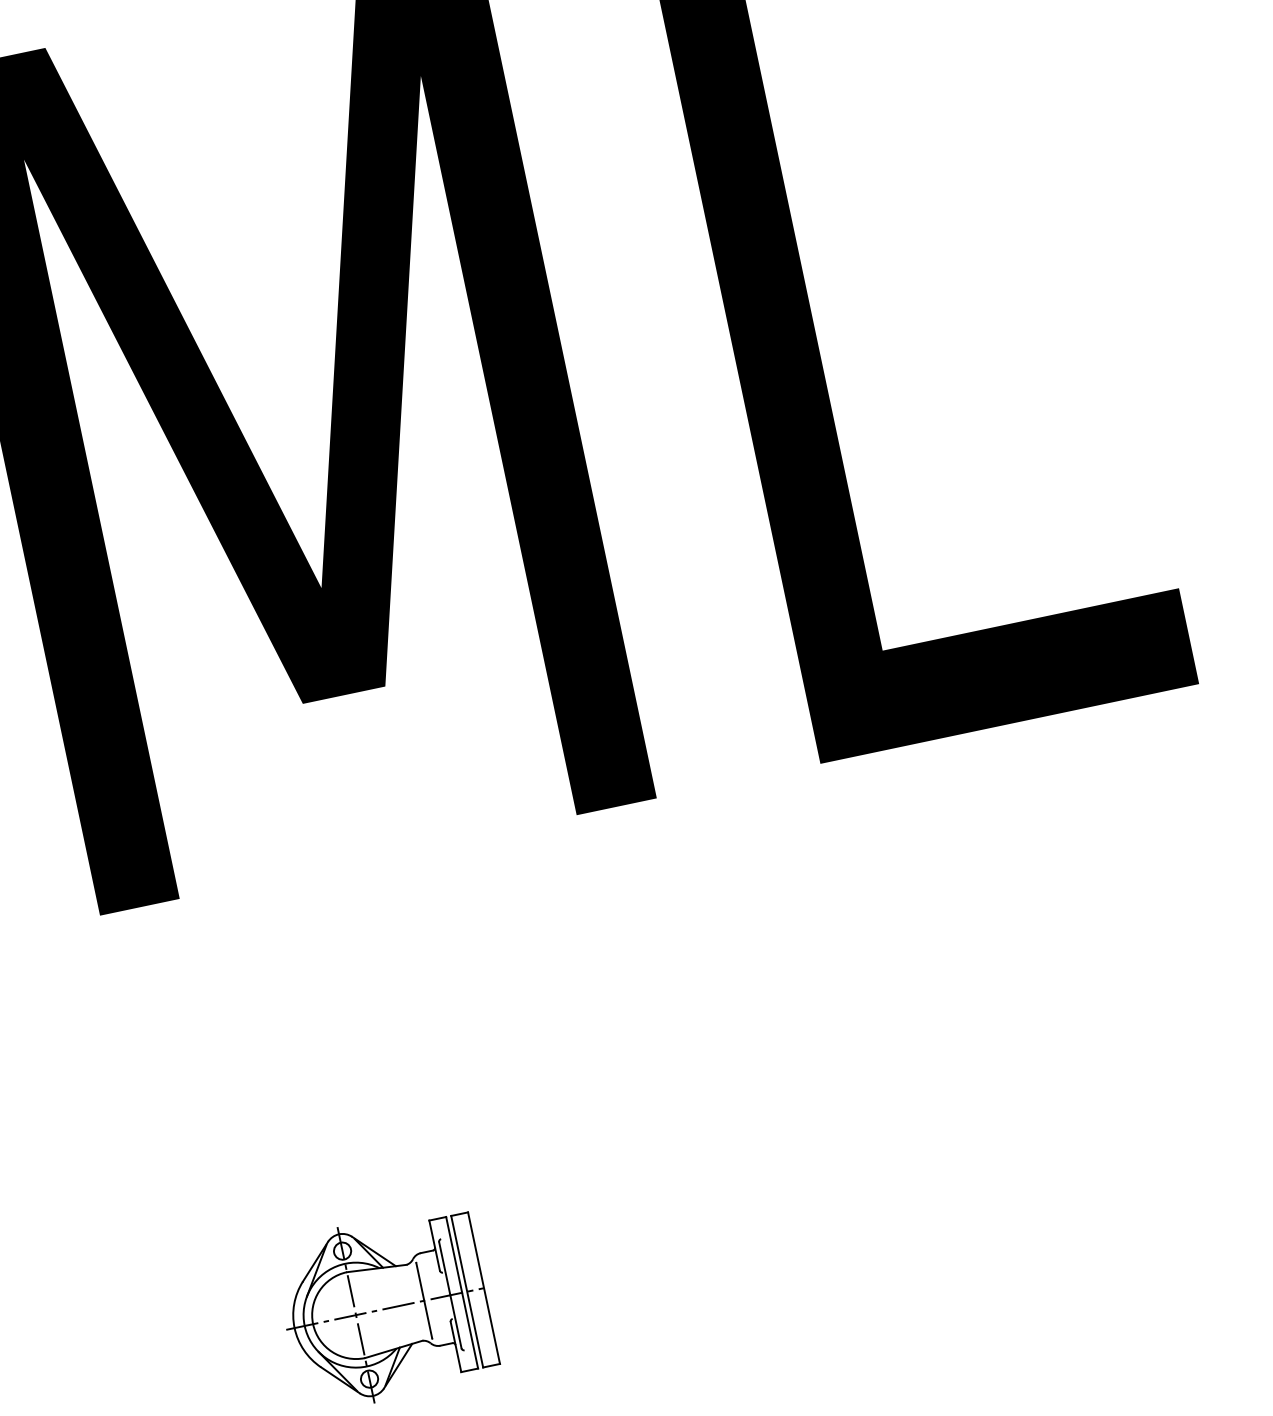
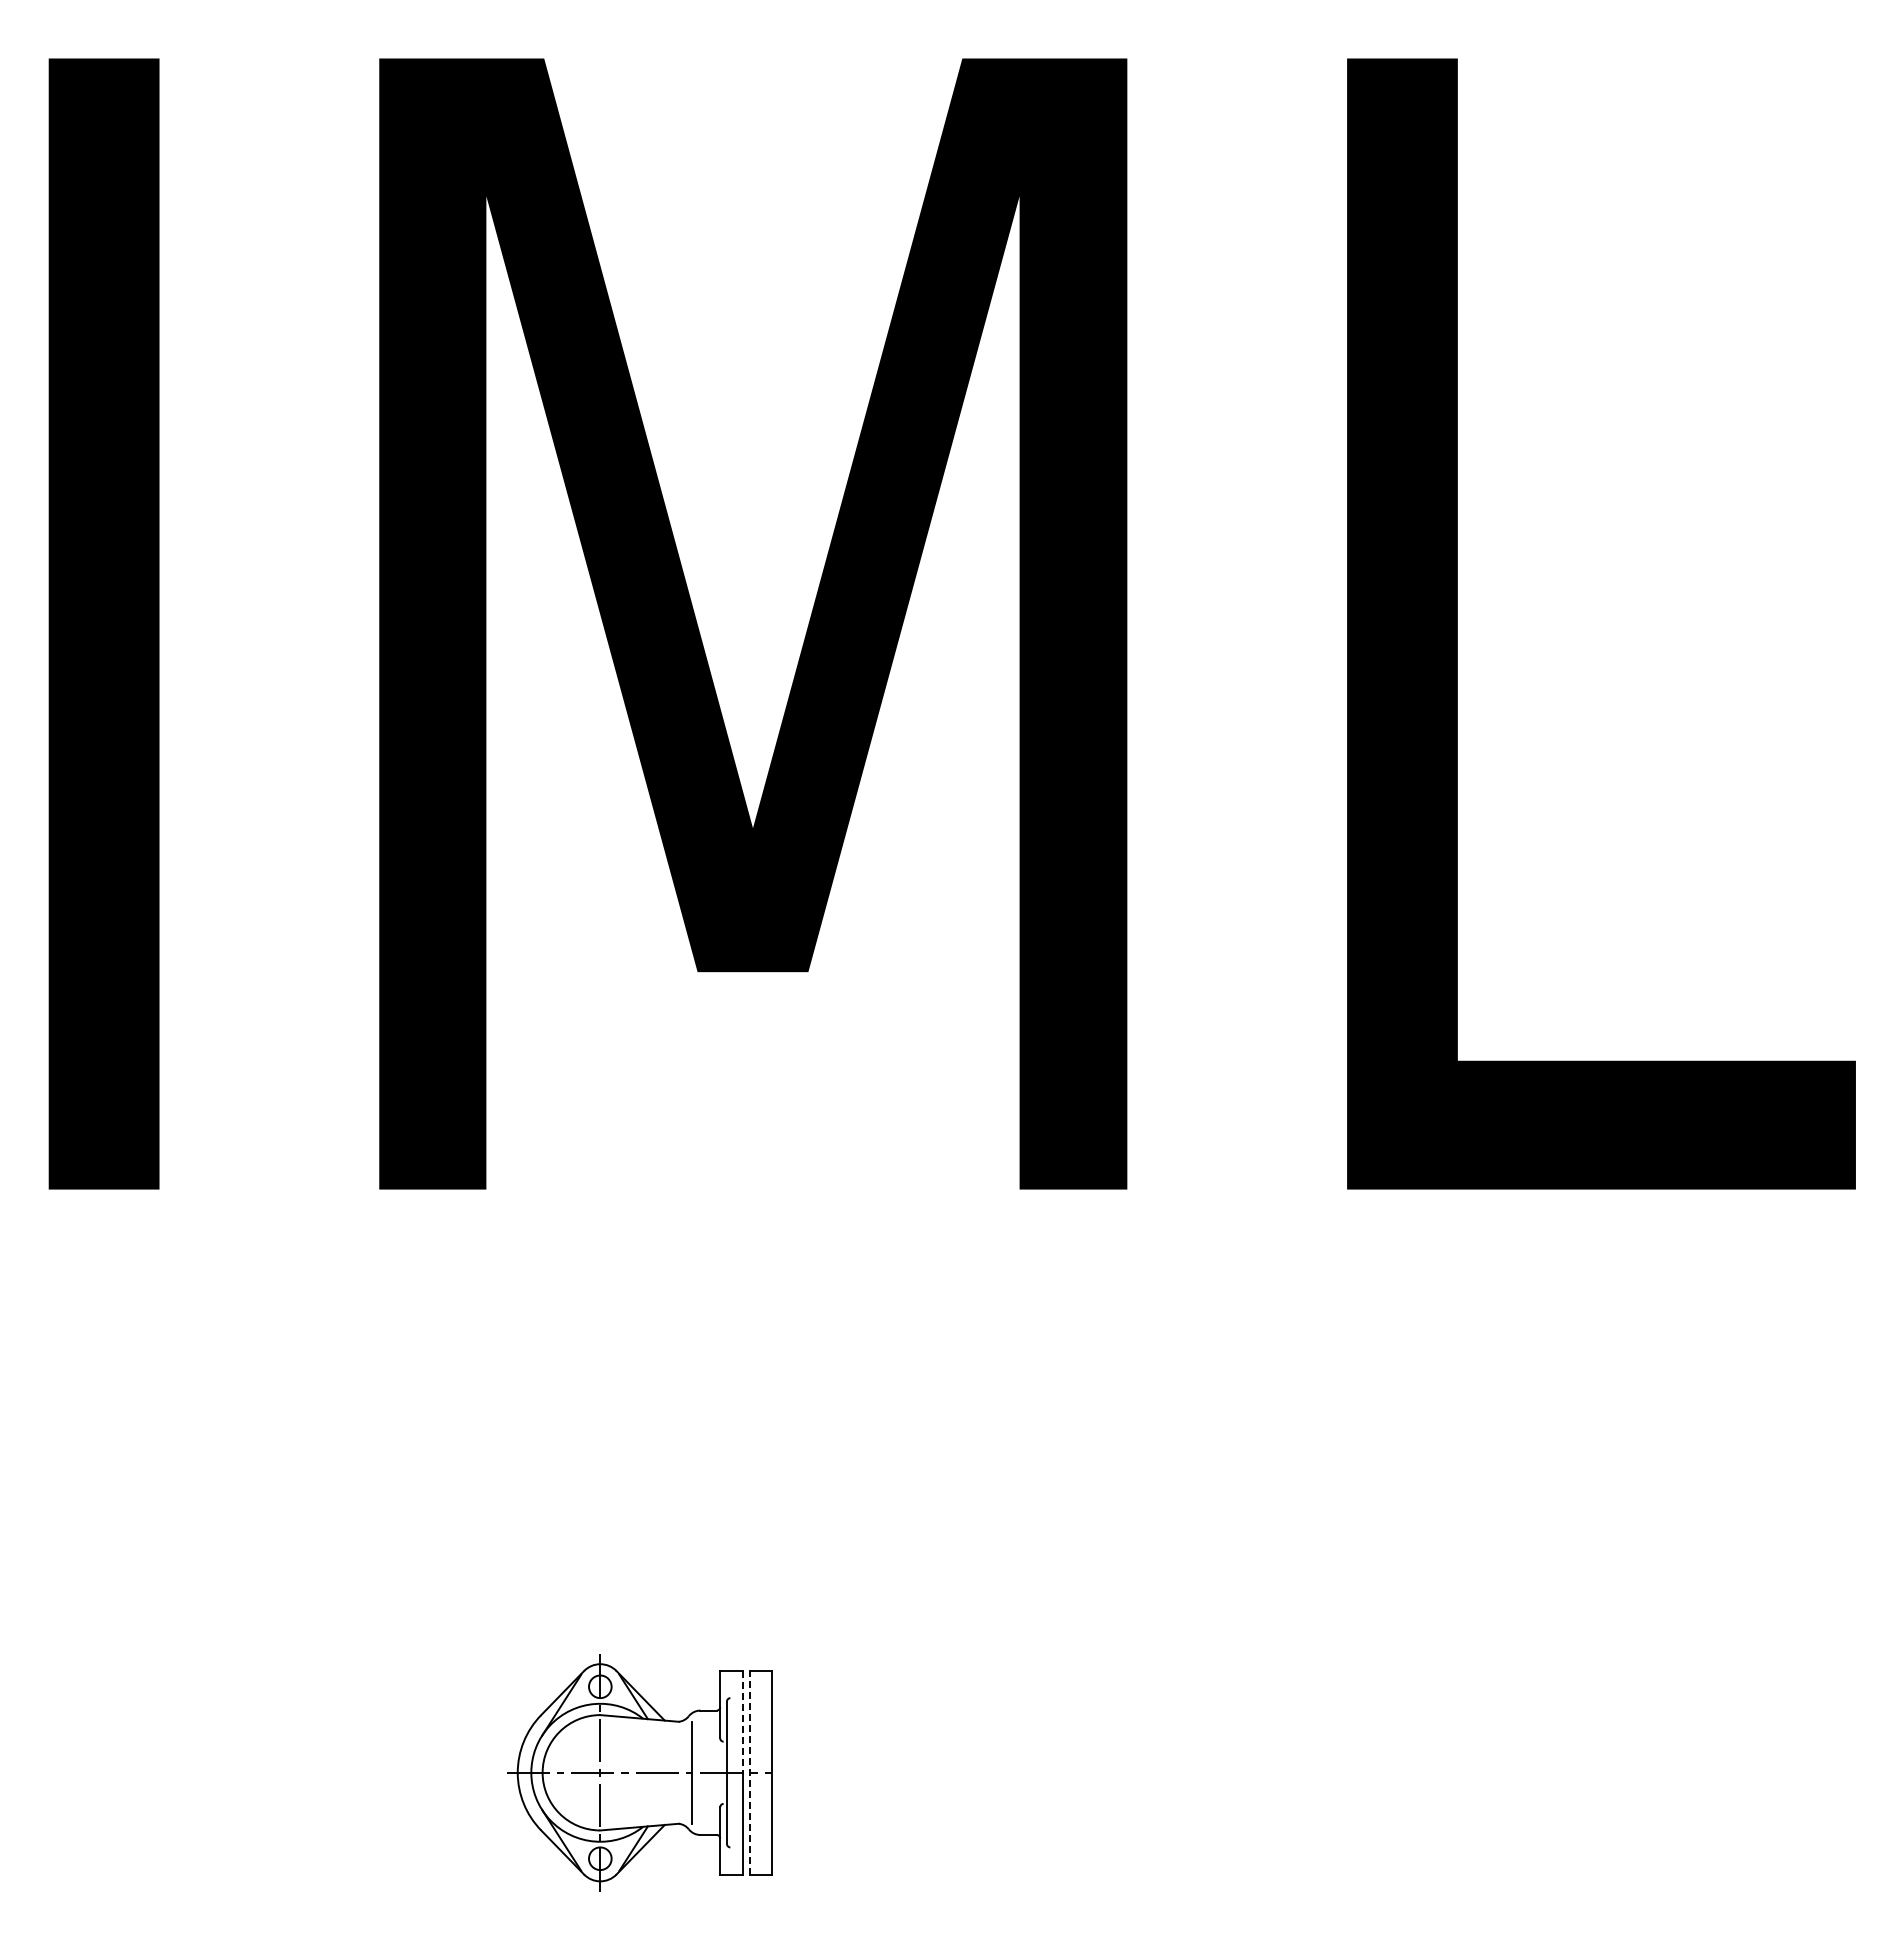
line: (453, 1254) -> (742, 1721), solid -> dashed
line: (467, 1291) -> (749, 1772), solid -> dashed

